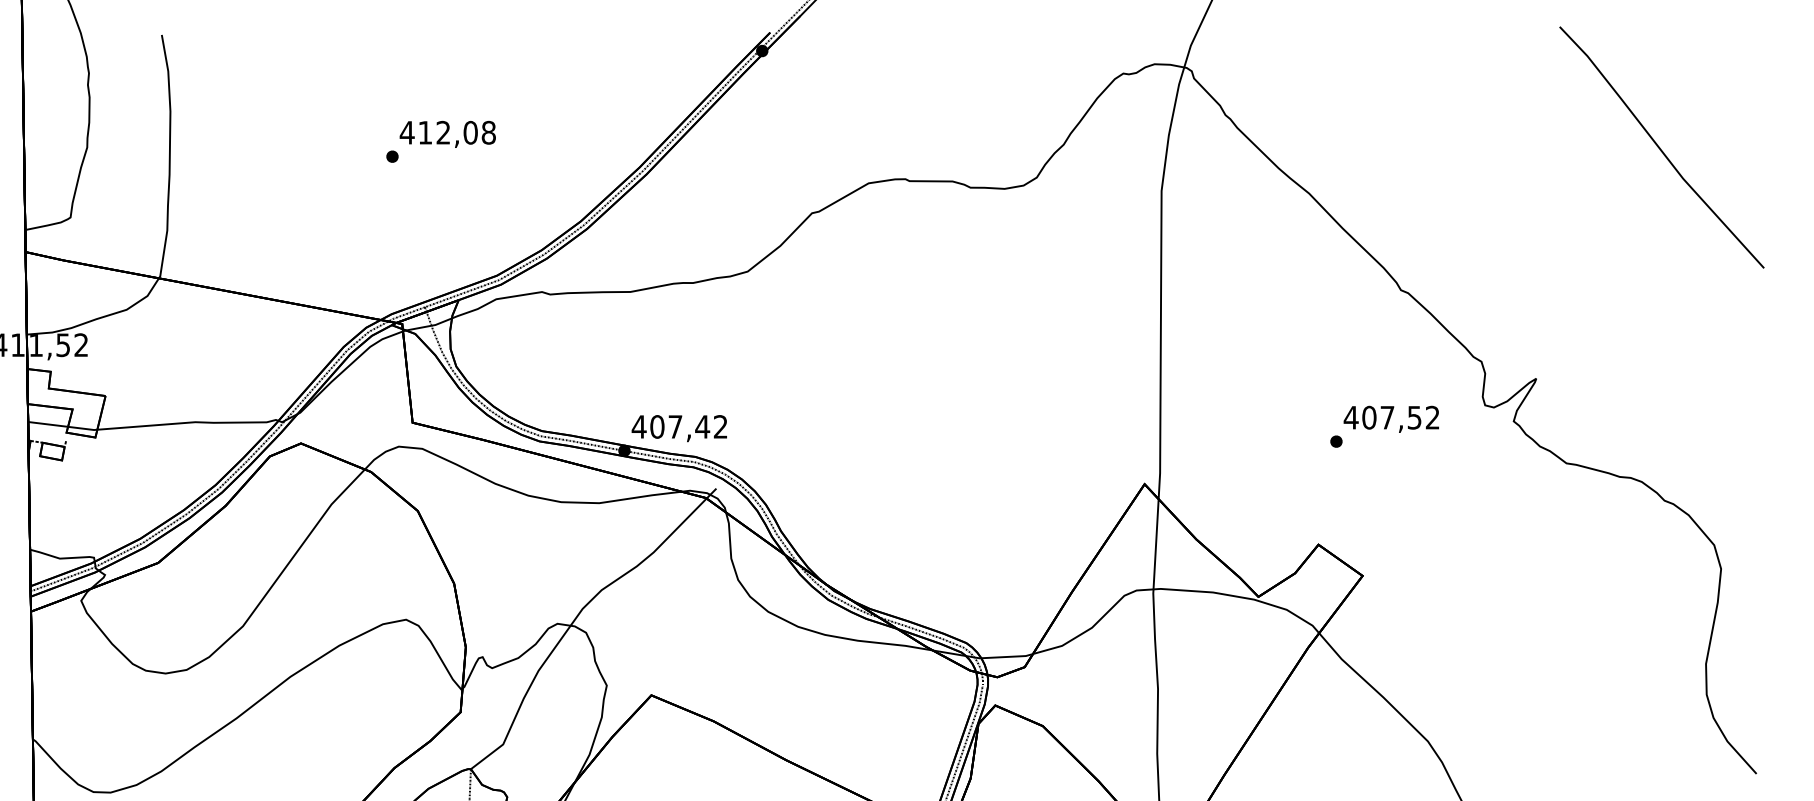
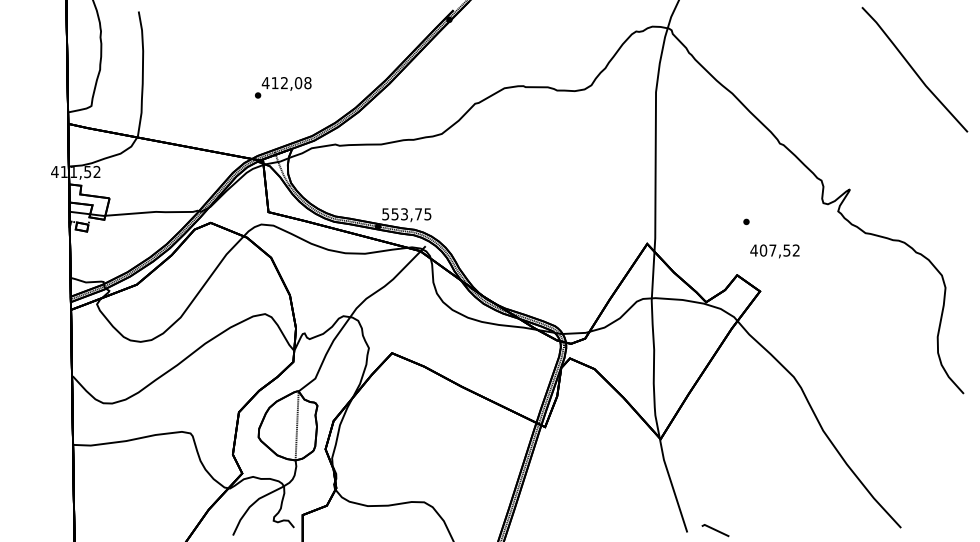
text: (441, 141) -> (283, 87), moved
text: (1390, 419) -> (774, 251), moved
text: (679, 427) -> (406, 214), 407,42 -> 553,75

